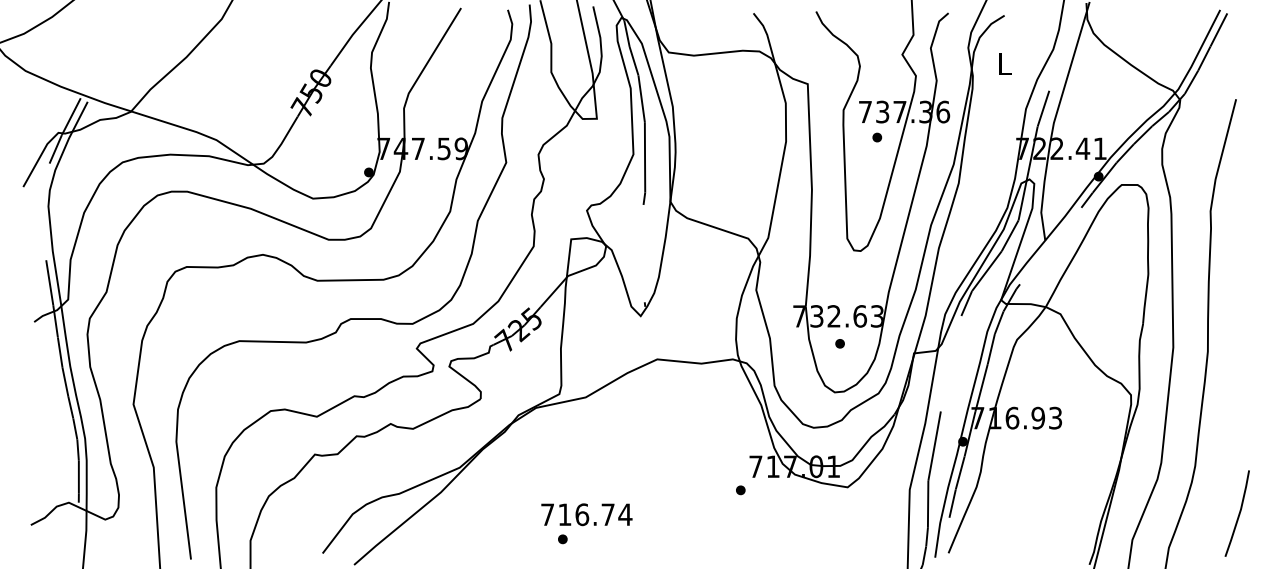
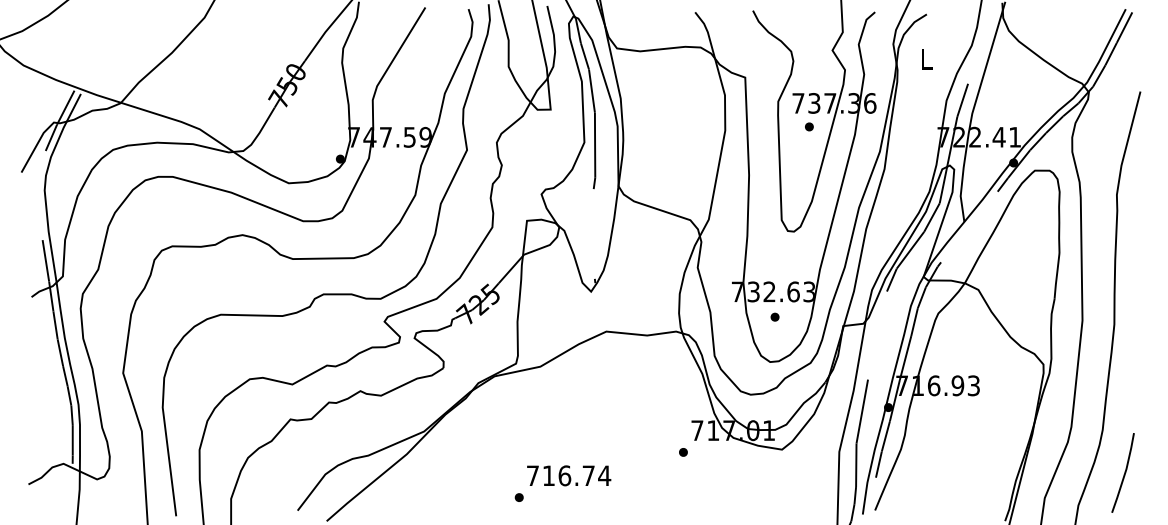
line: (1238, 513) -> (1124, 472), moved
text: (586, 514) -> (568, 475), moved

